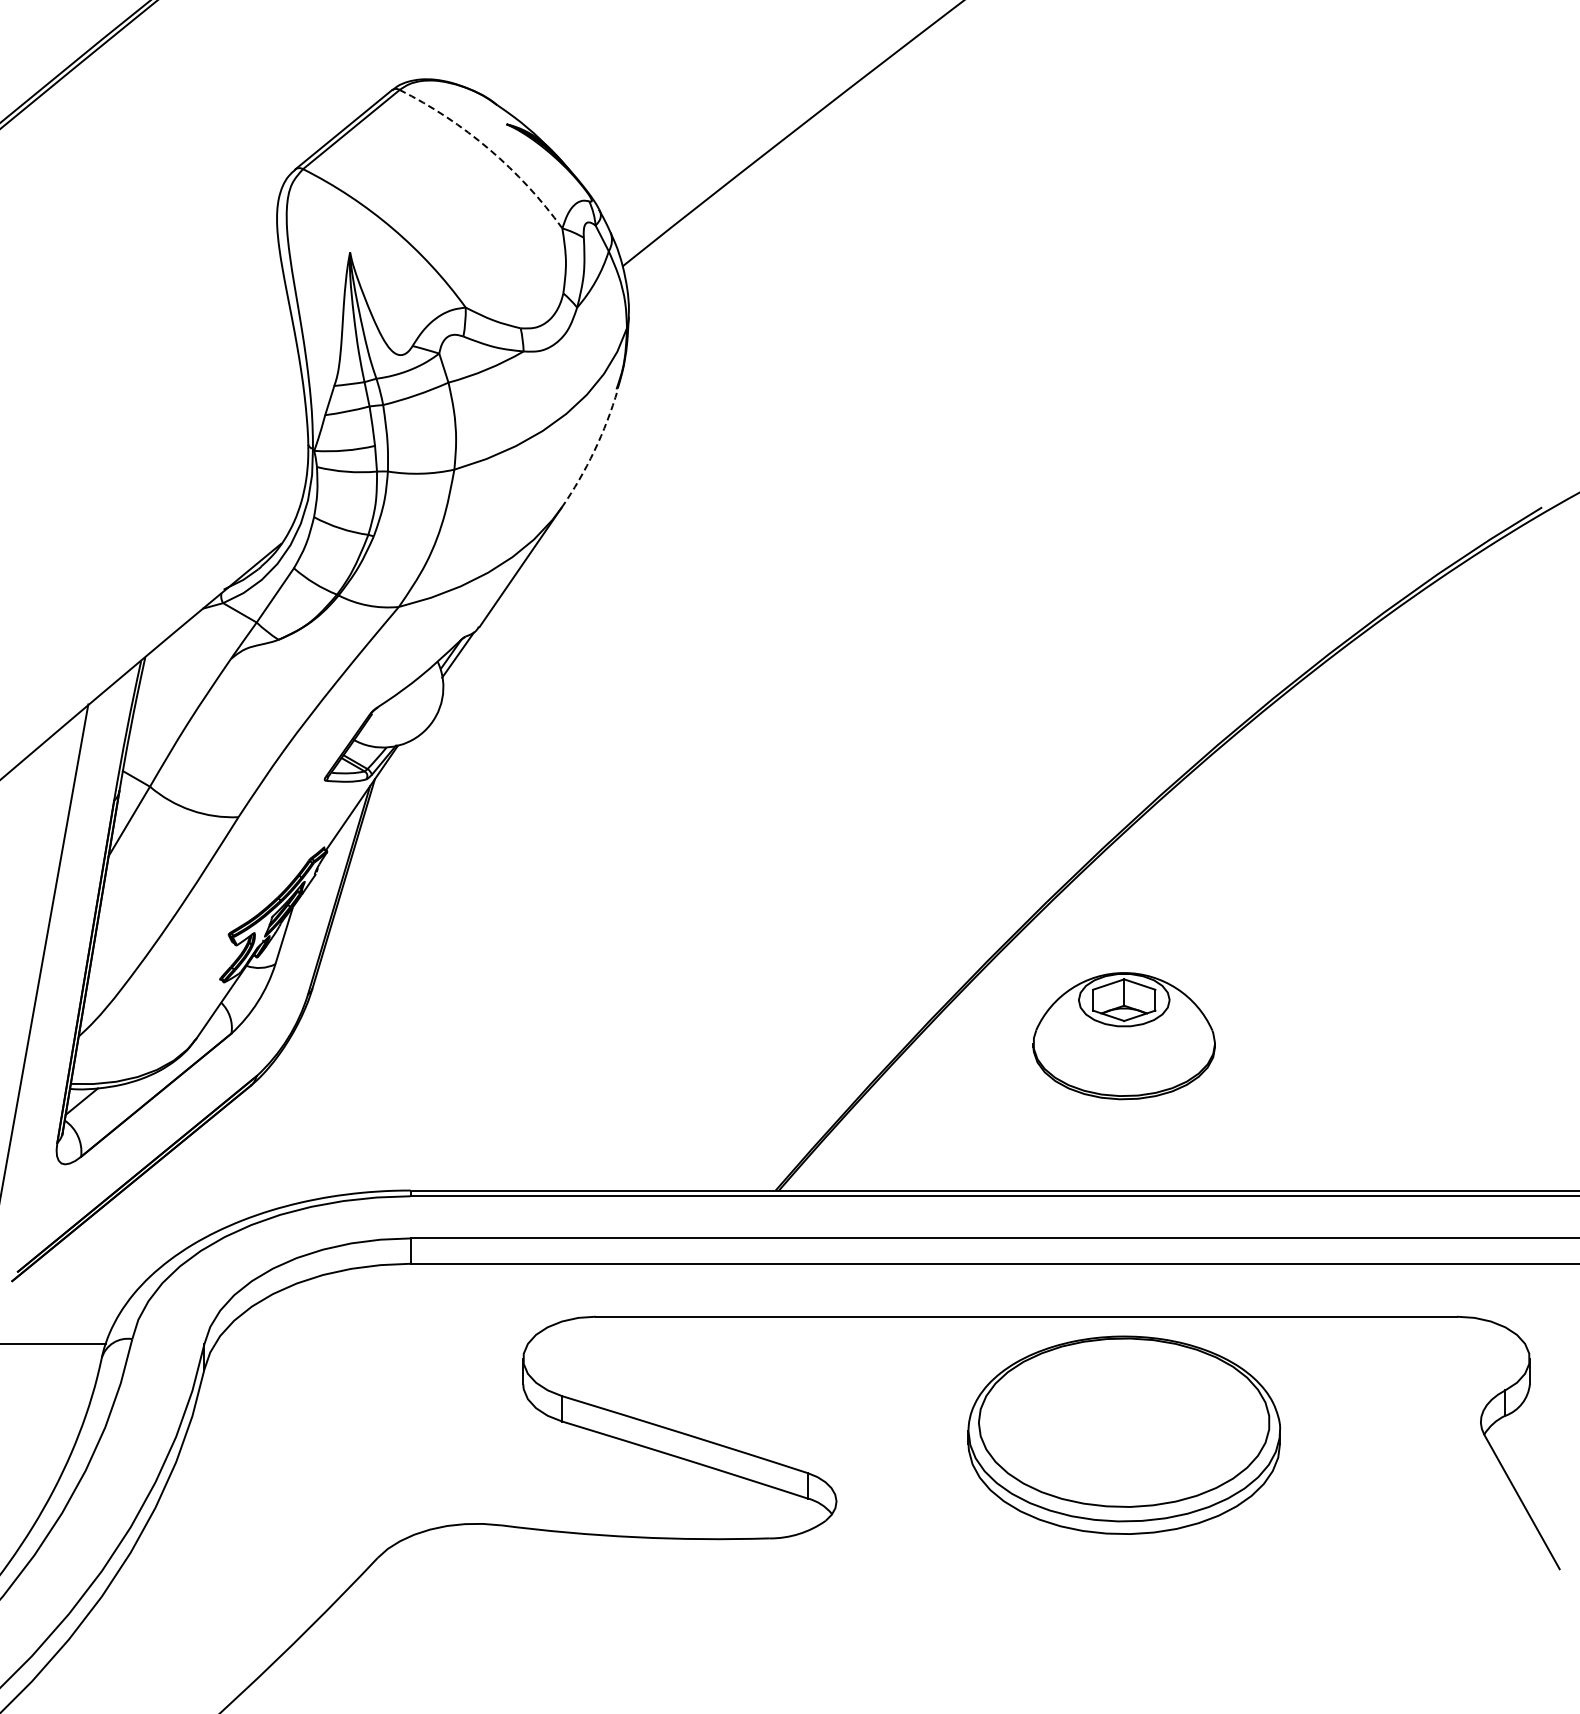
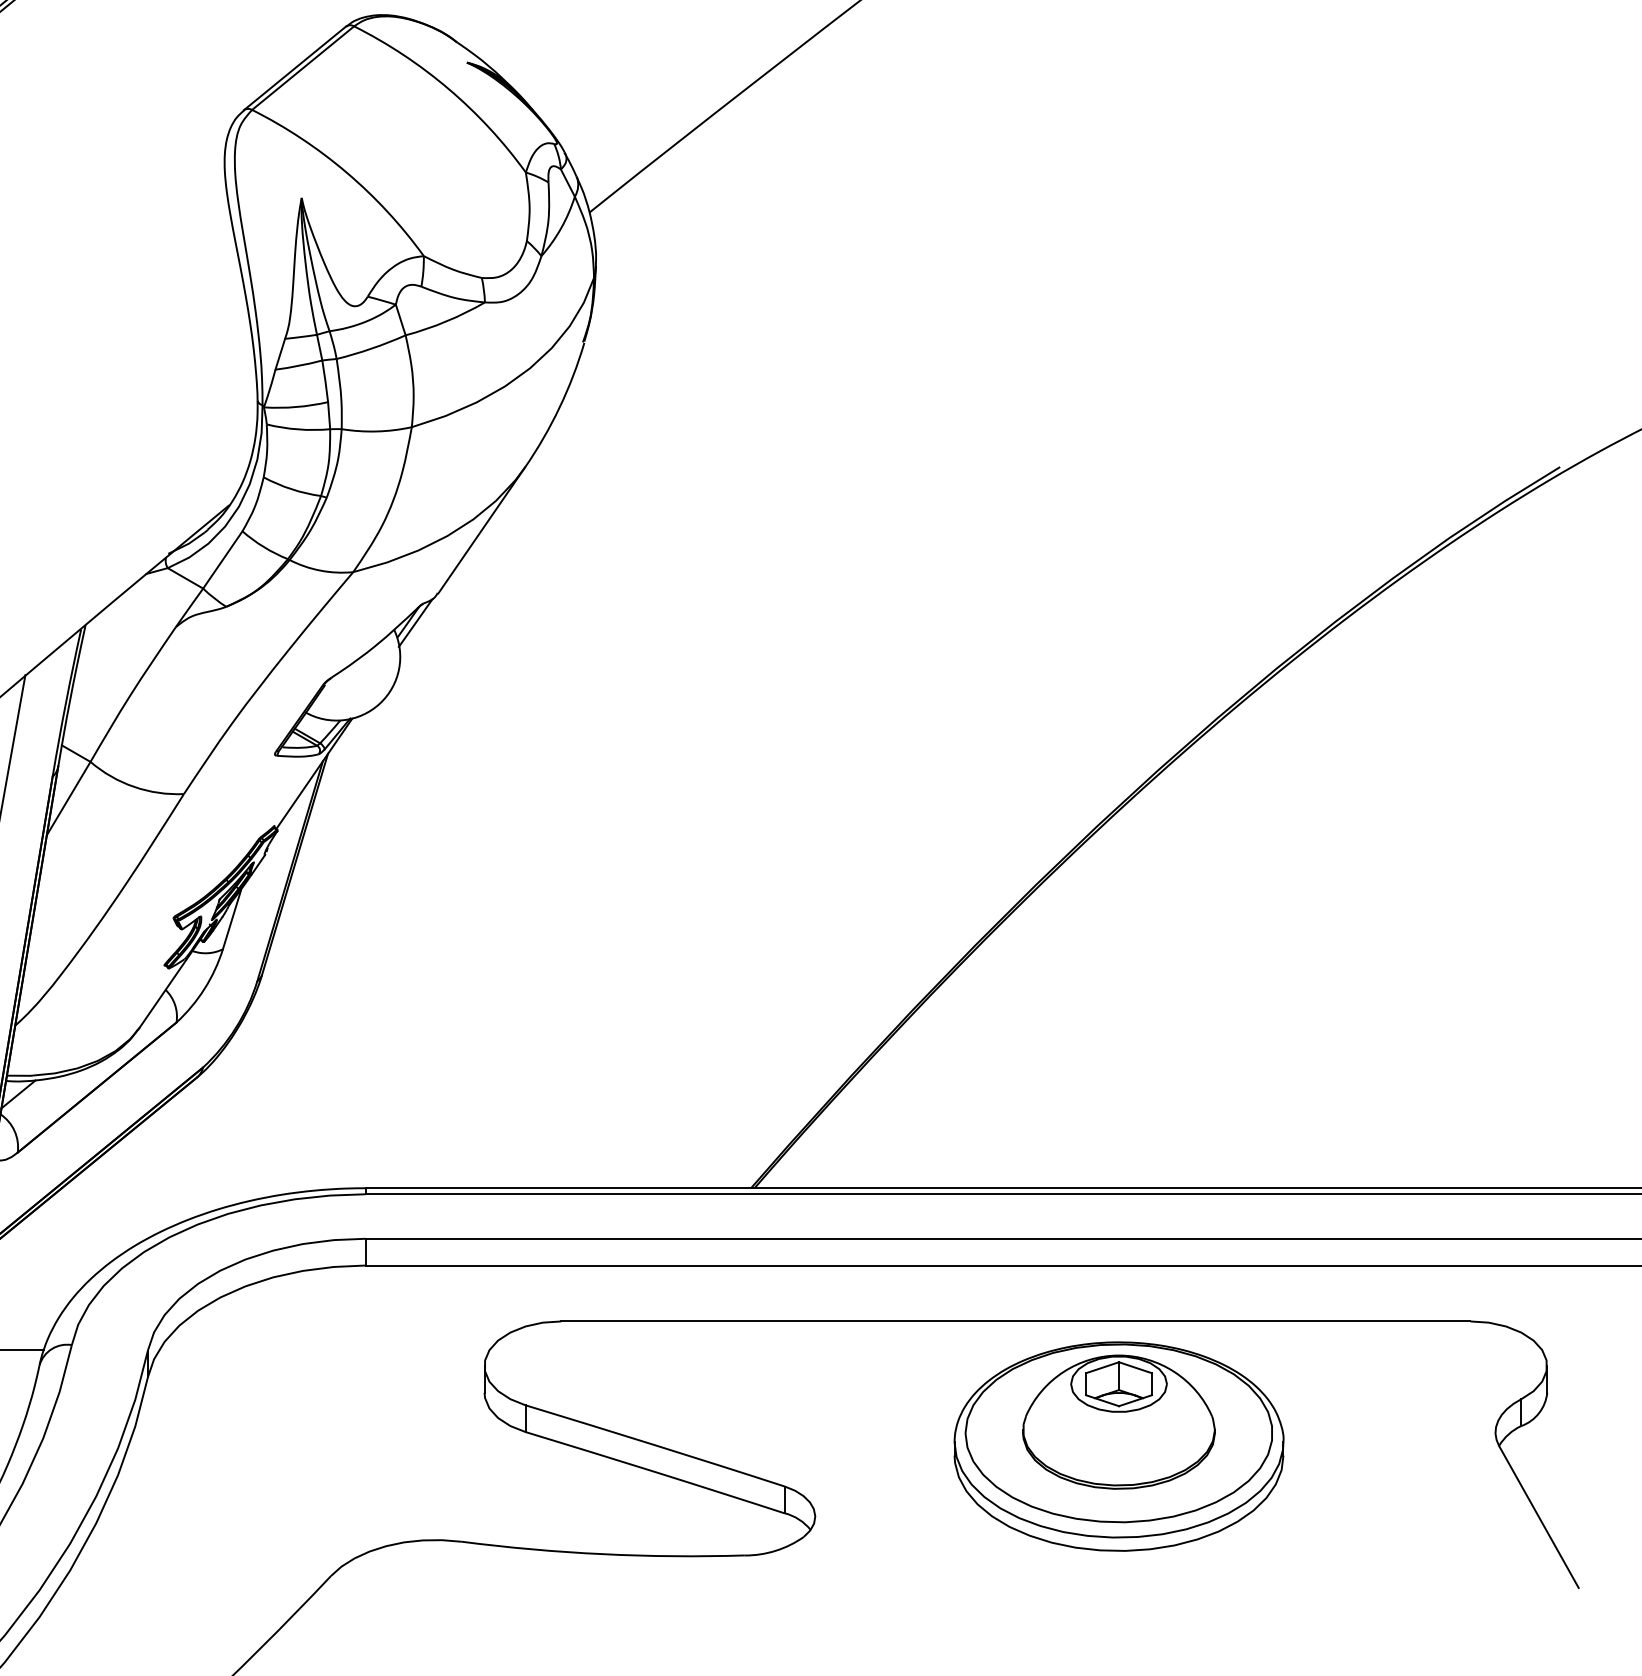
arc: (489, 149) -> (448, 89), dashed -> solid
arc: (594, 451) -> (559, 408), dashed -> solid
part: (1123, 1036) -> (1118, 1422), moved

